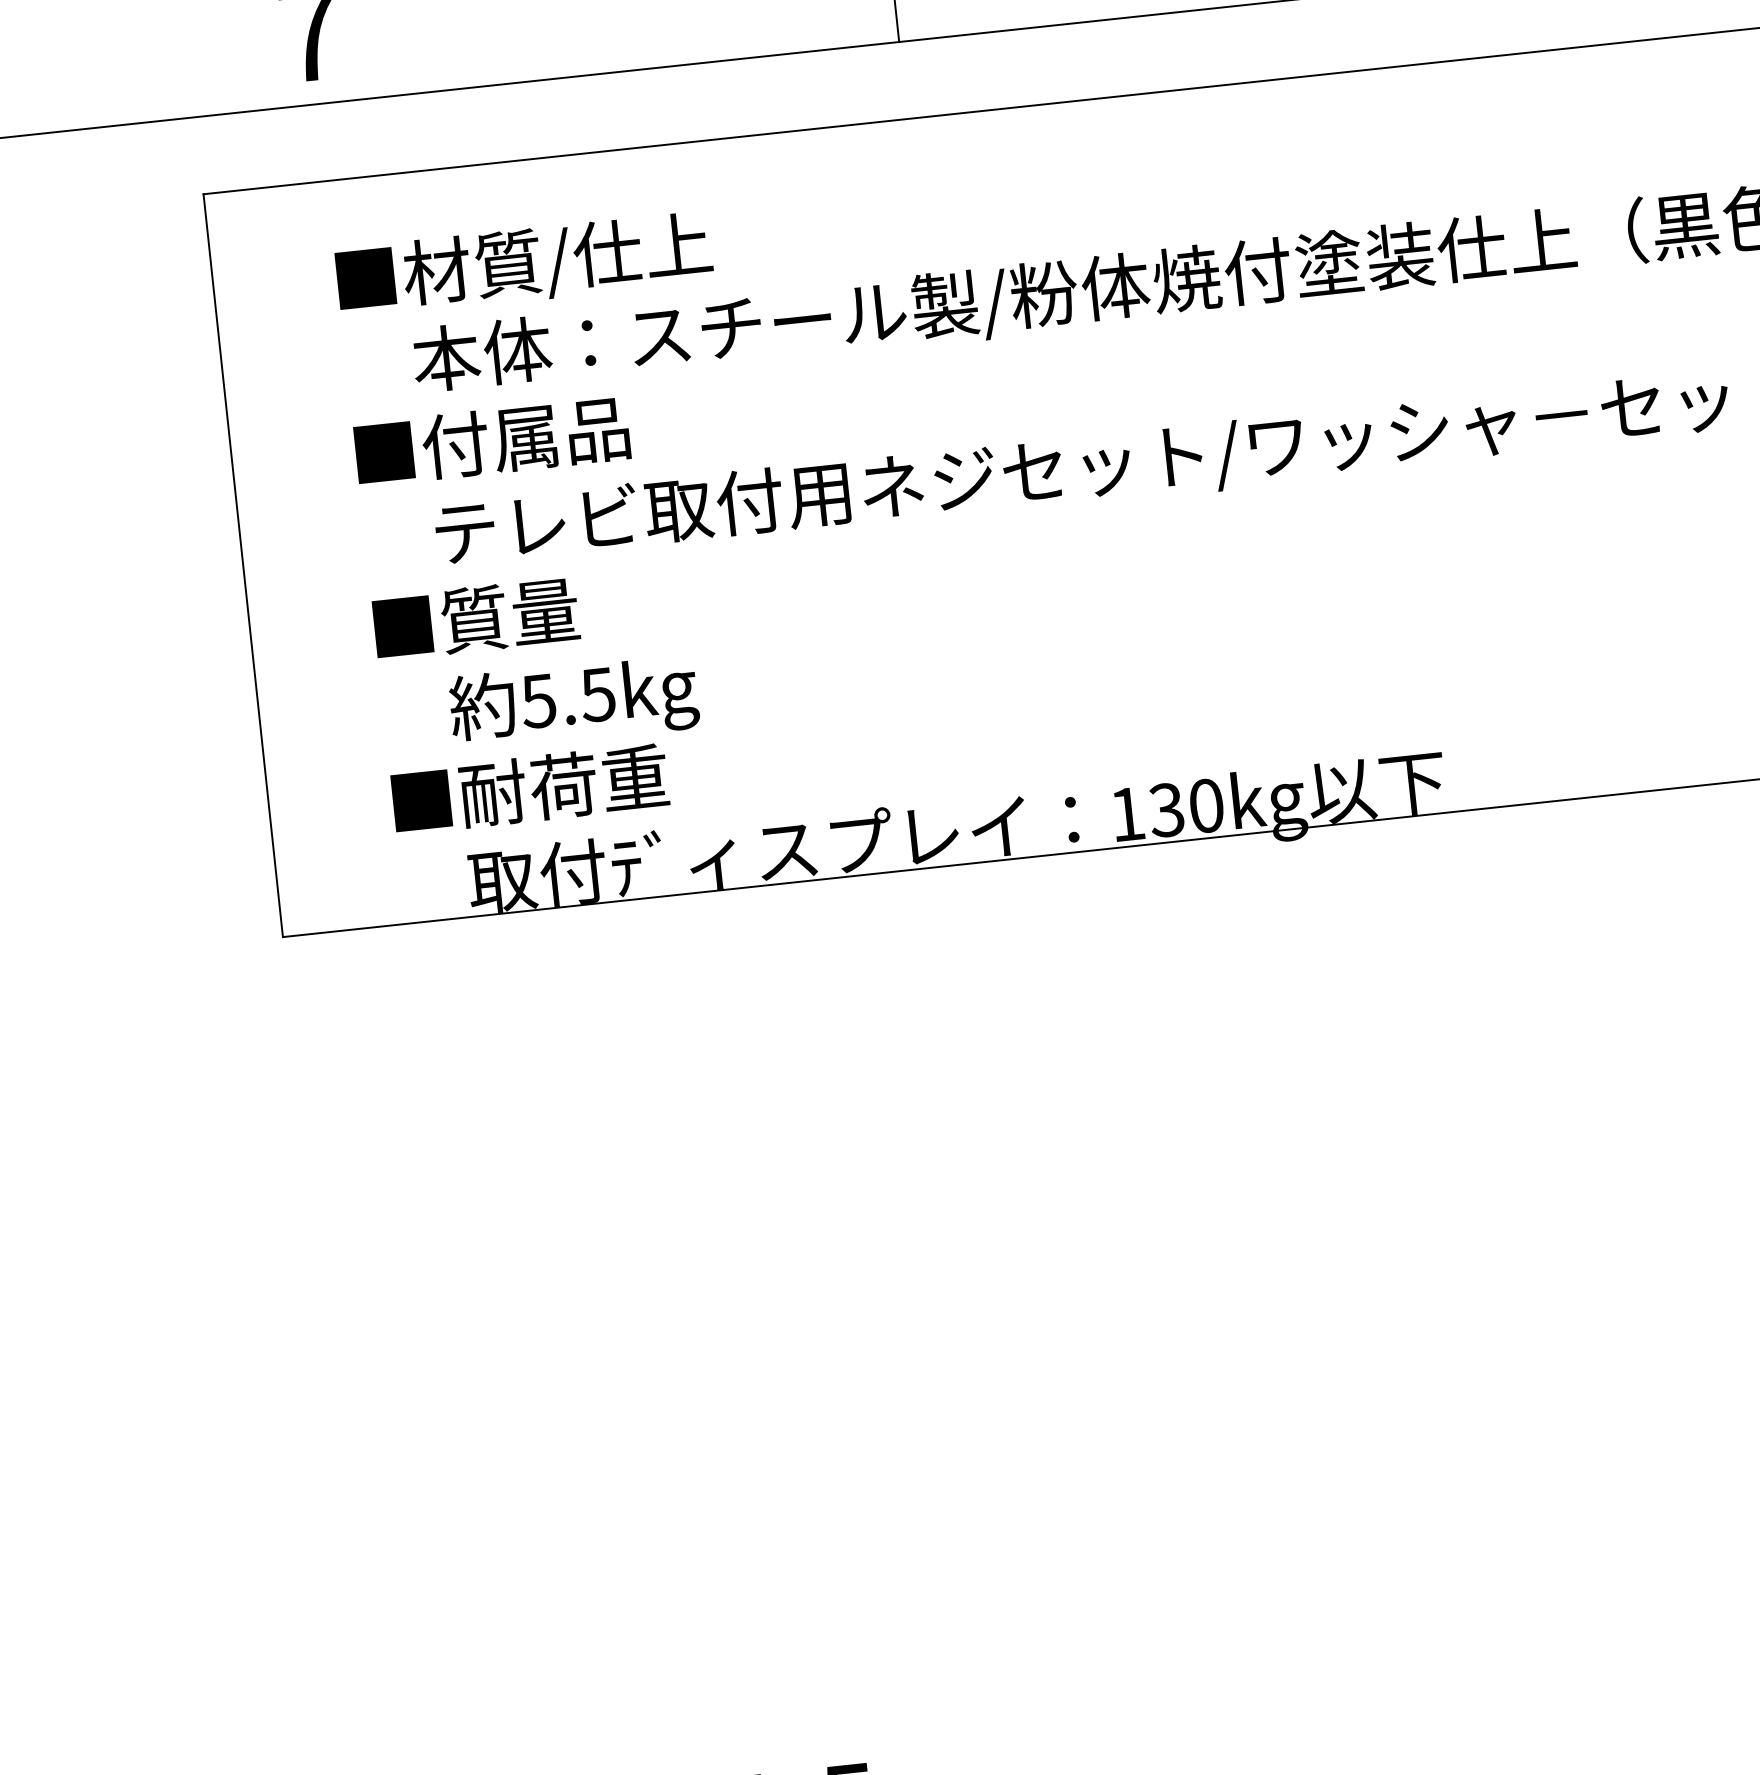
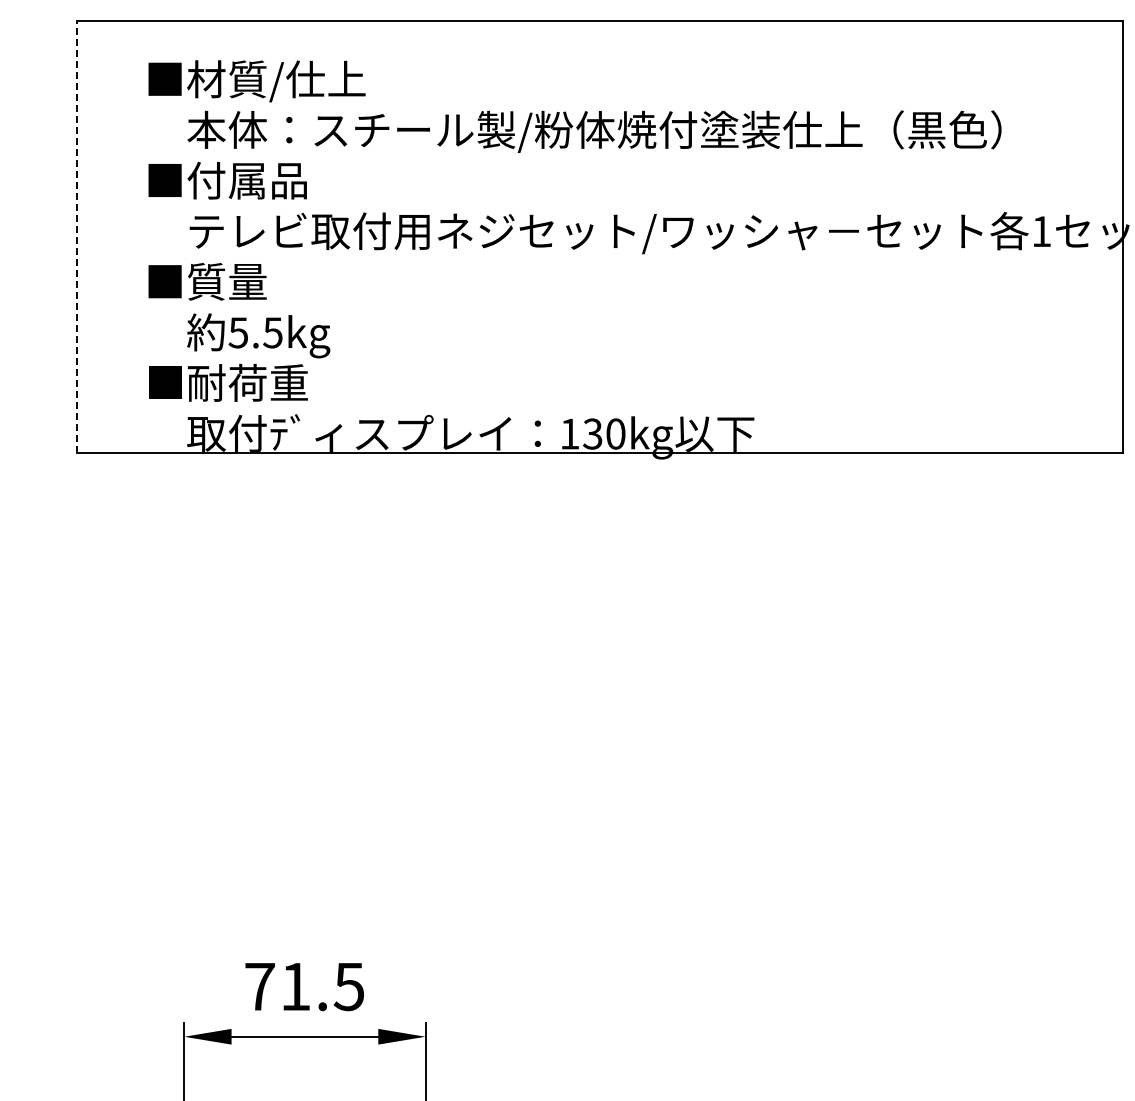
line: (244, 565) -> (77, 236), solid -> dashed

